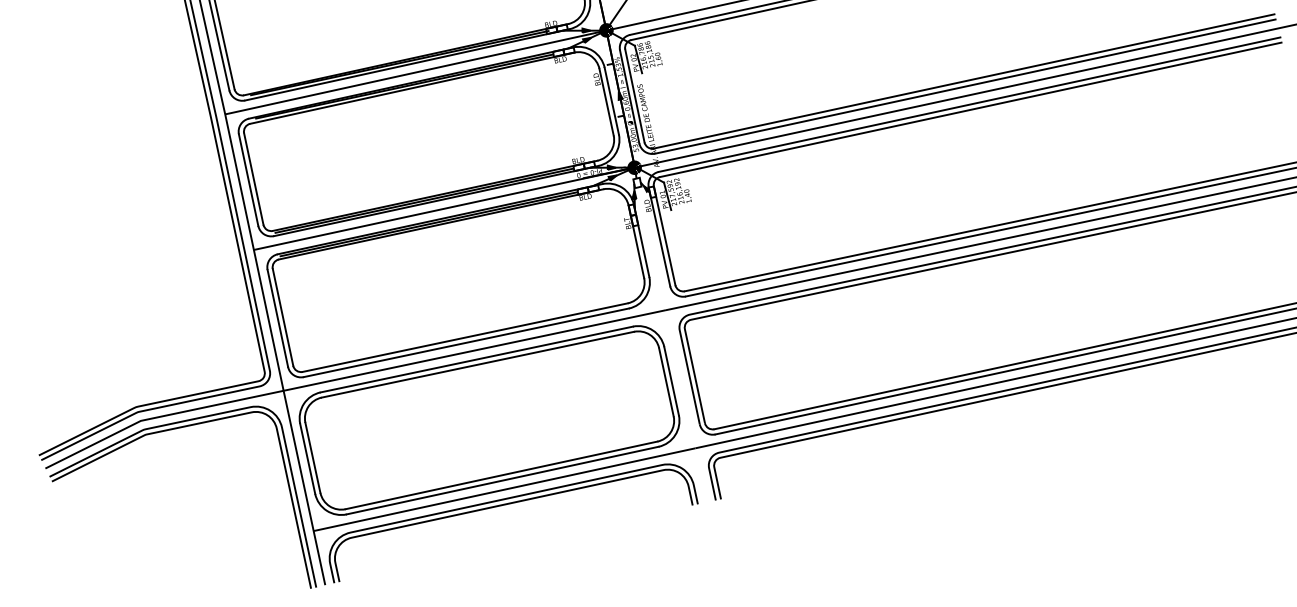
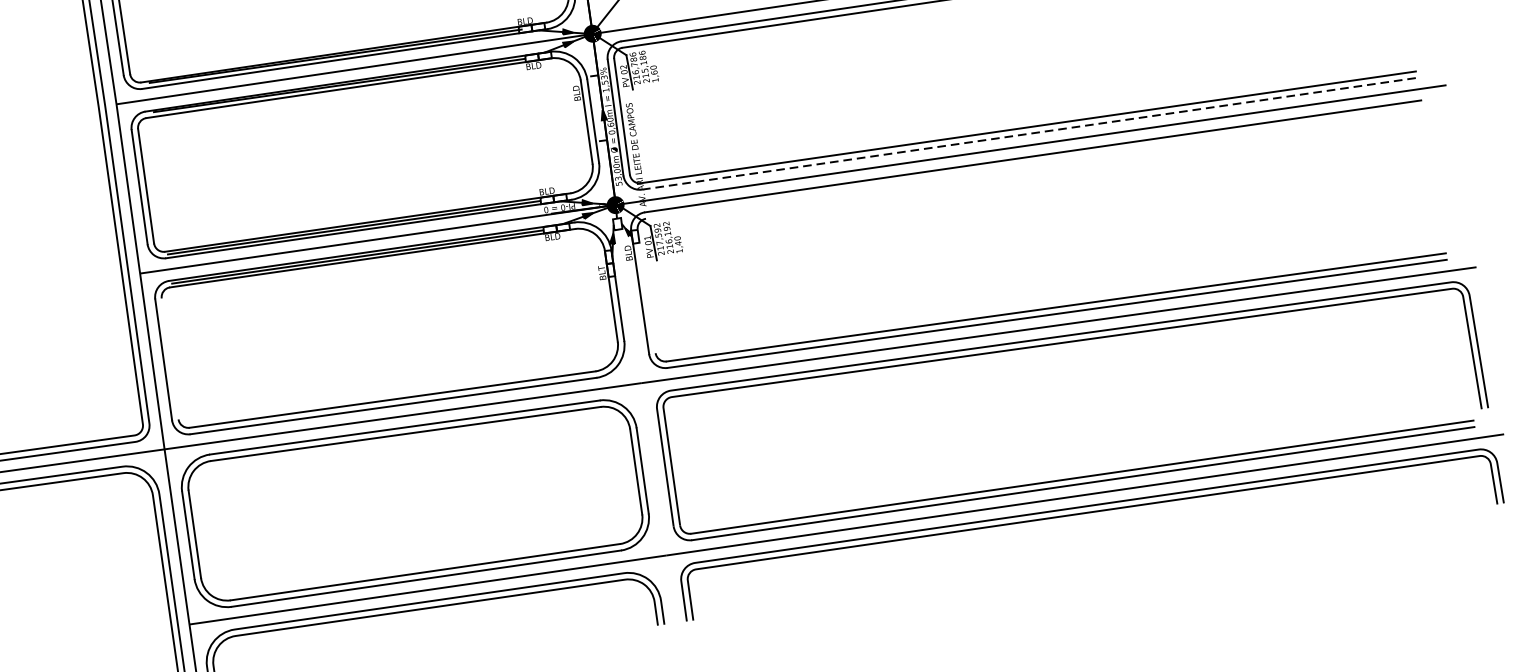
line: (965, 86) -> (1029, 133), solid -> dashed
line: (970, 109) -> (1033, 162), removed
line: (664, 235) -> (646, 291), removed
line: (282, 316) -> (169, 357), removed

